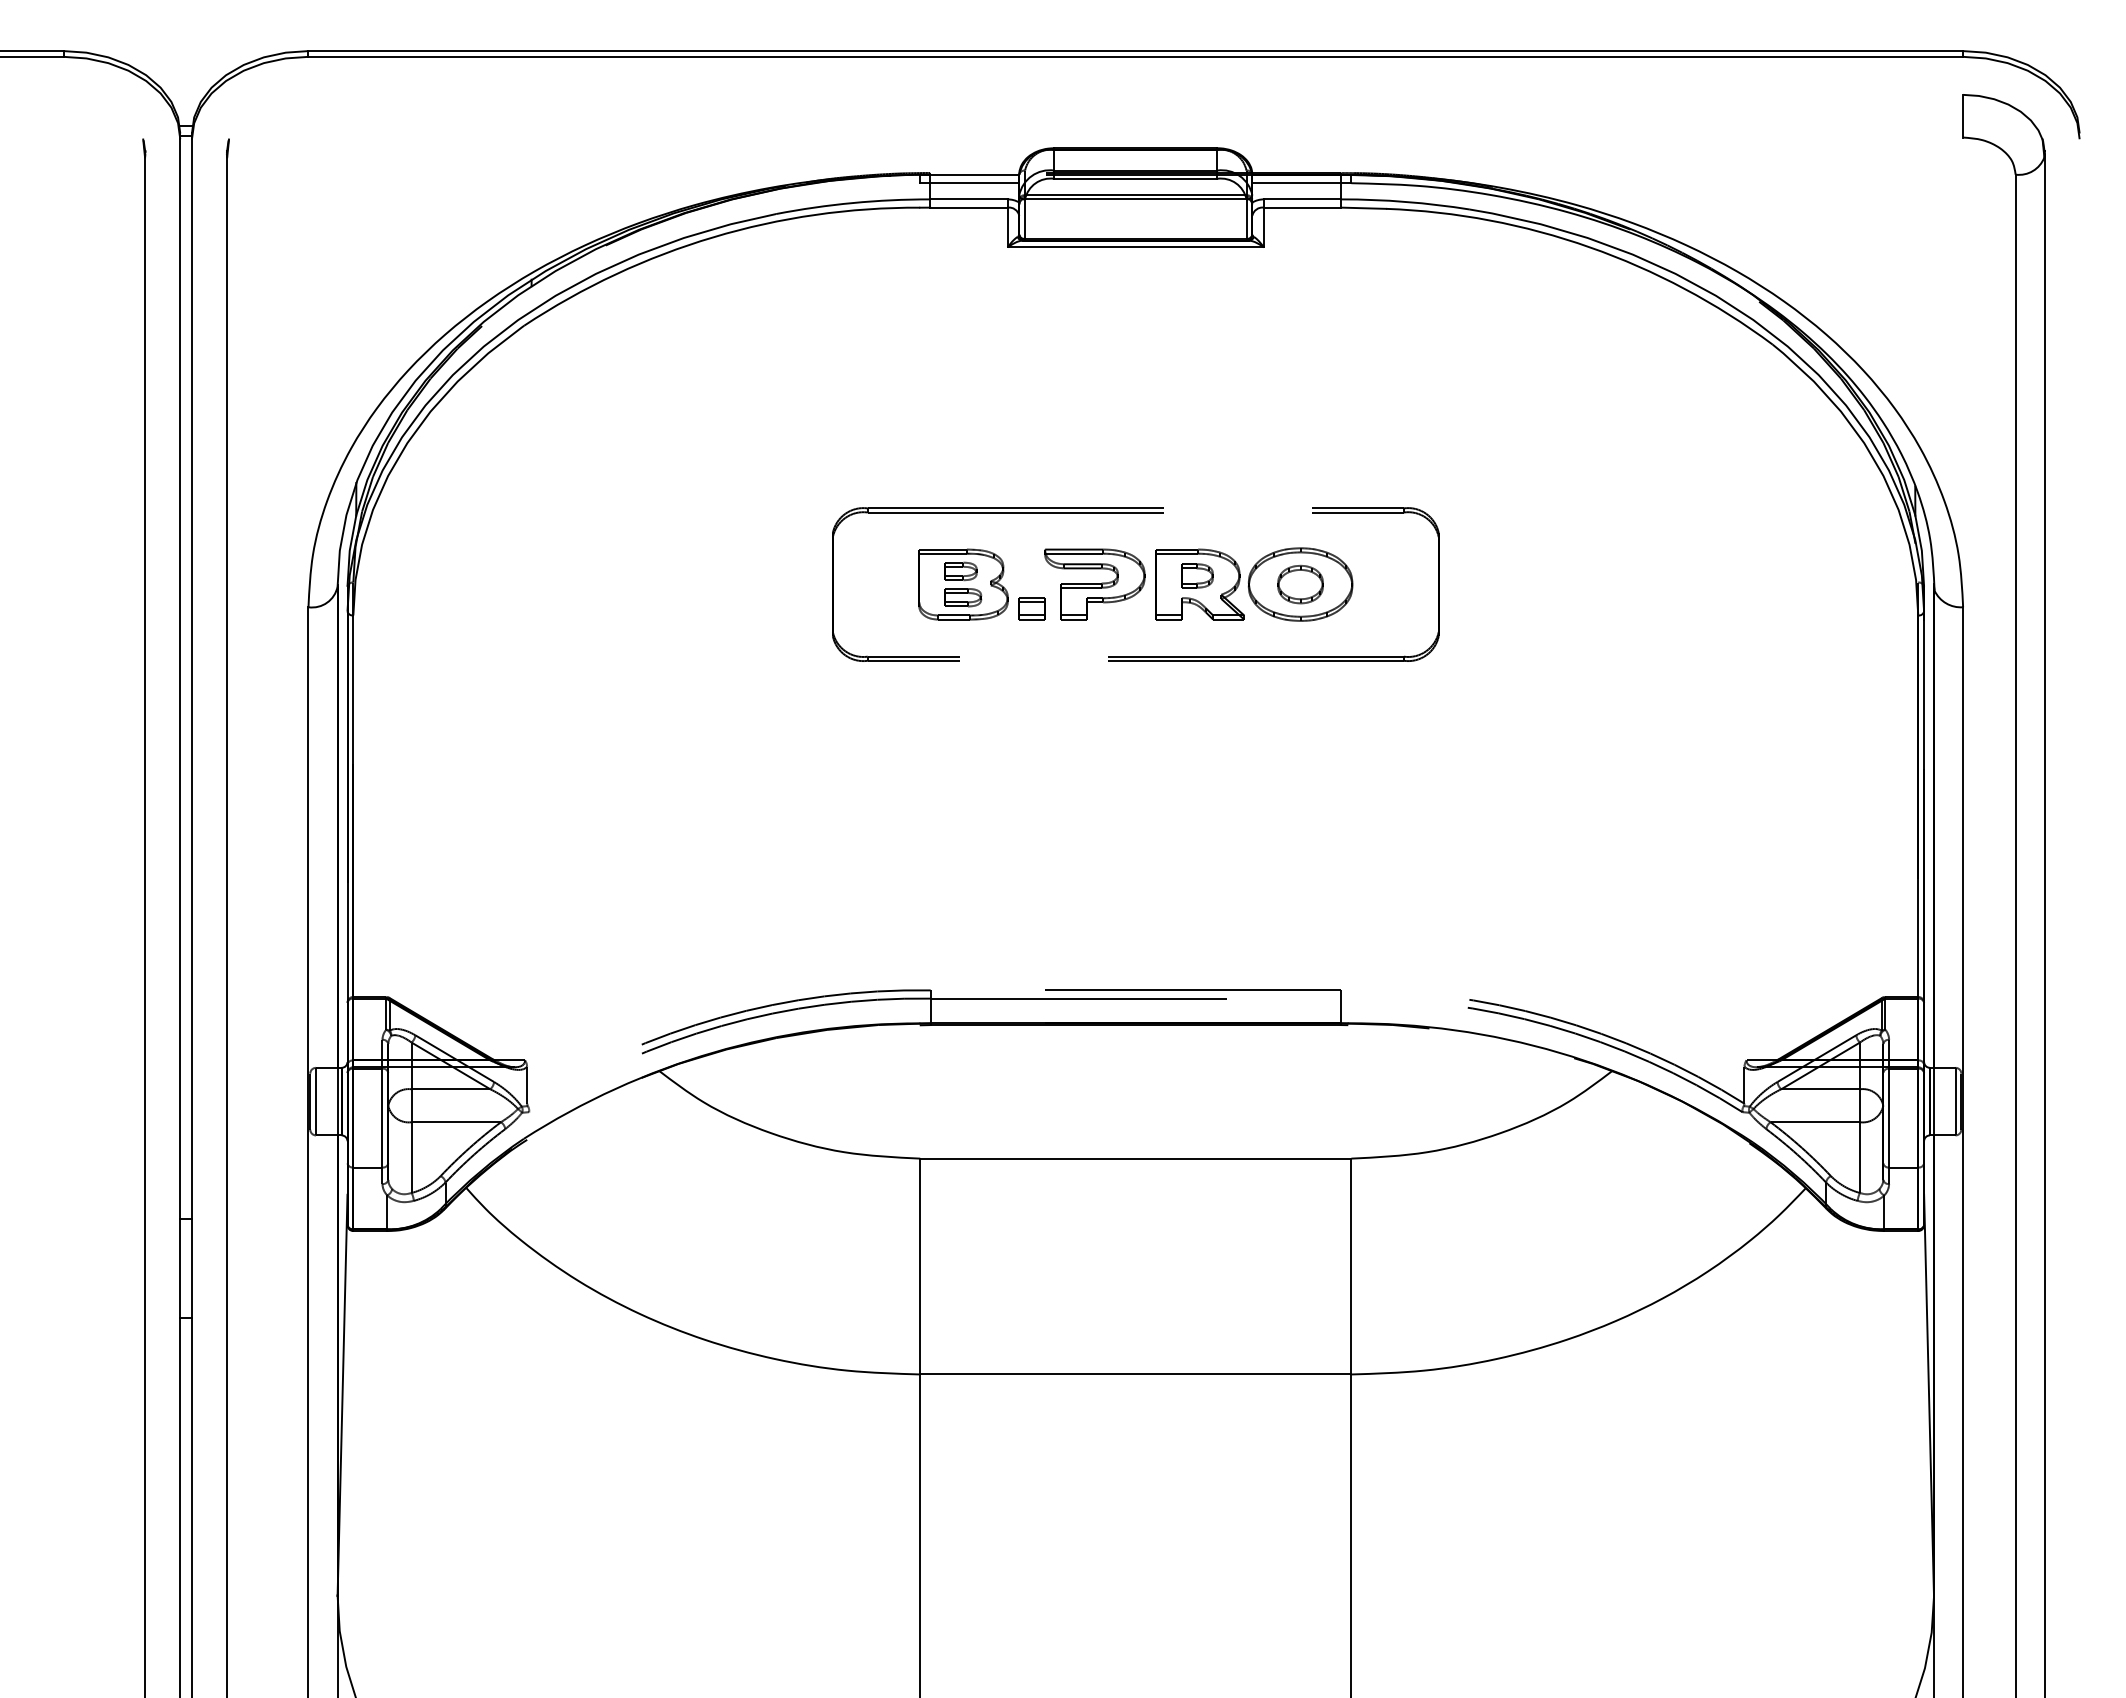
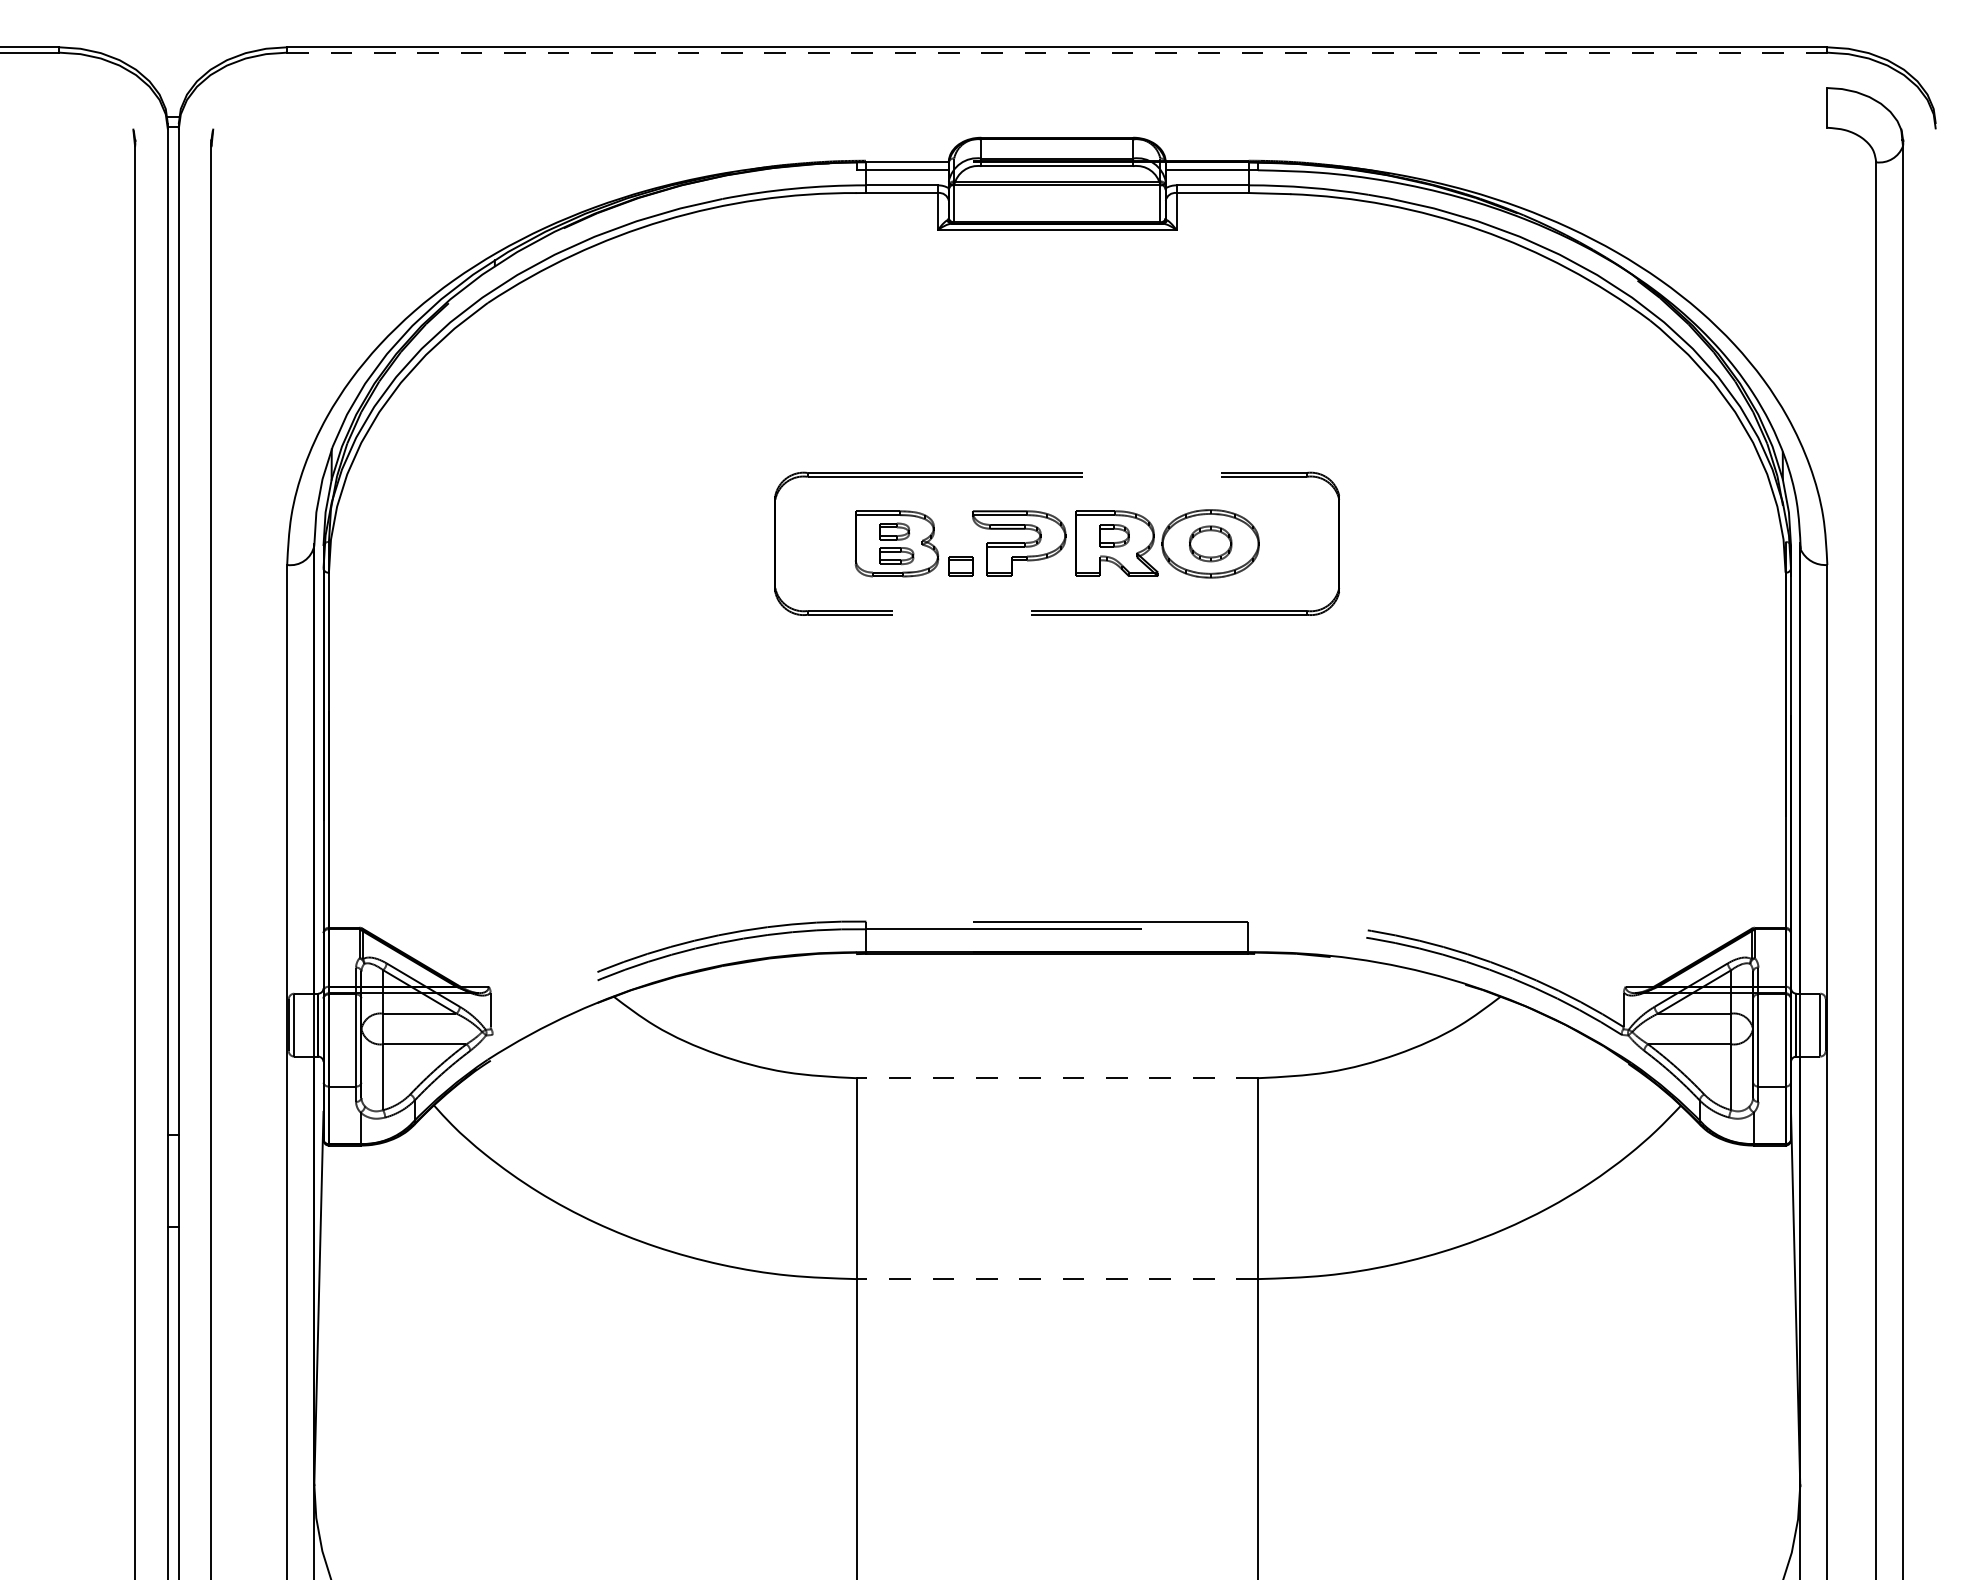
line: (1135, 56) -> (1056, 52), solid -> dashed
line: (1135, 1158) -> (1056, 1078), solid -> dashed
line: (1135, 1374) -> (1056, 1279), solid -> dashed

